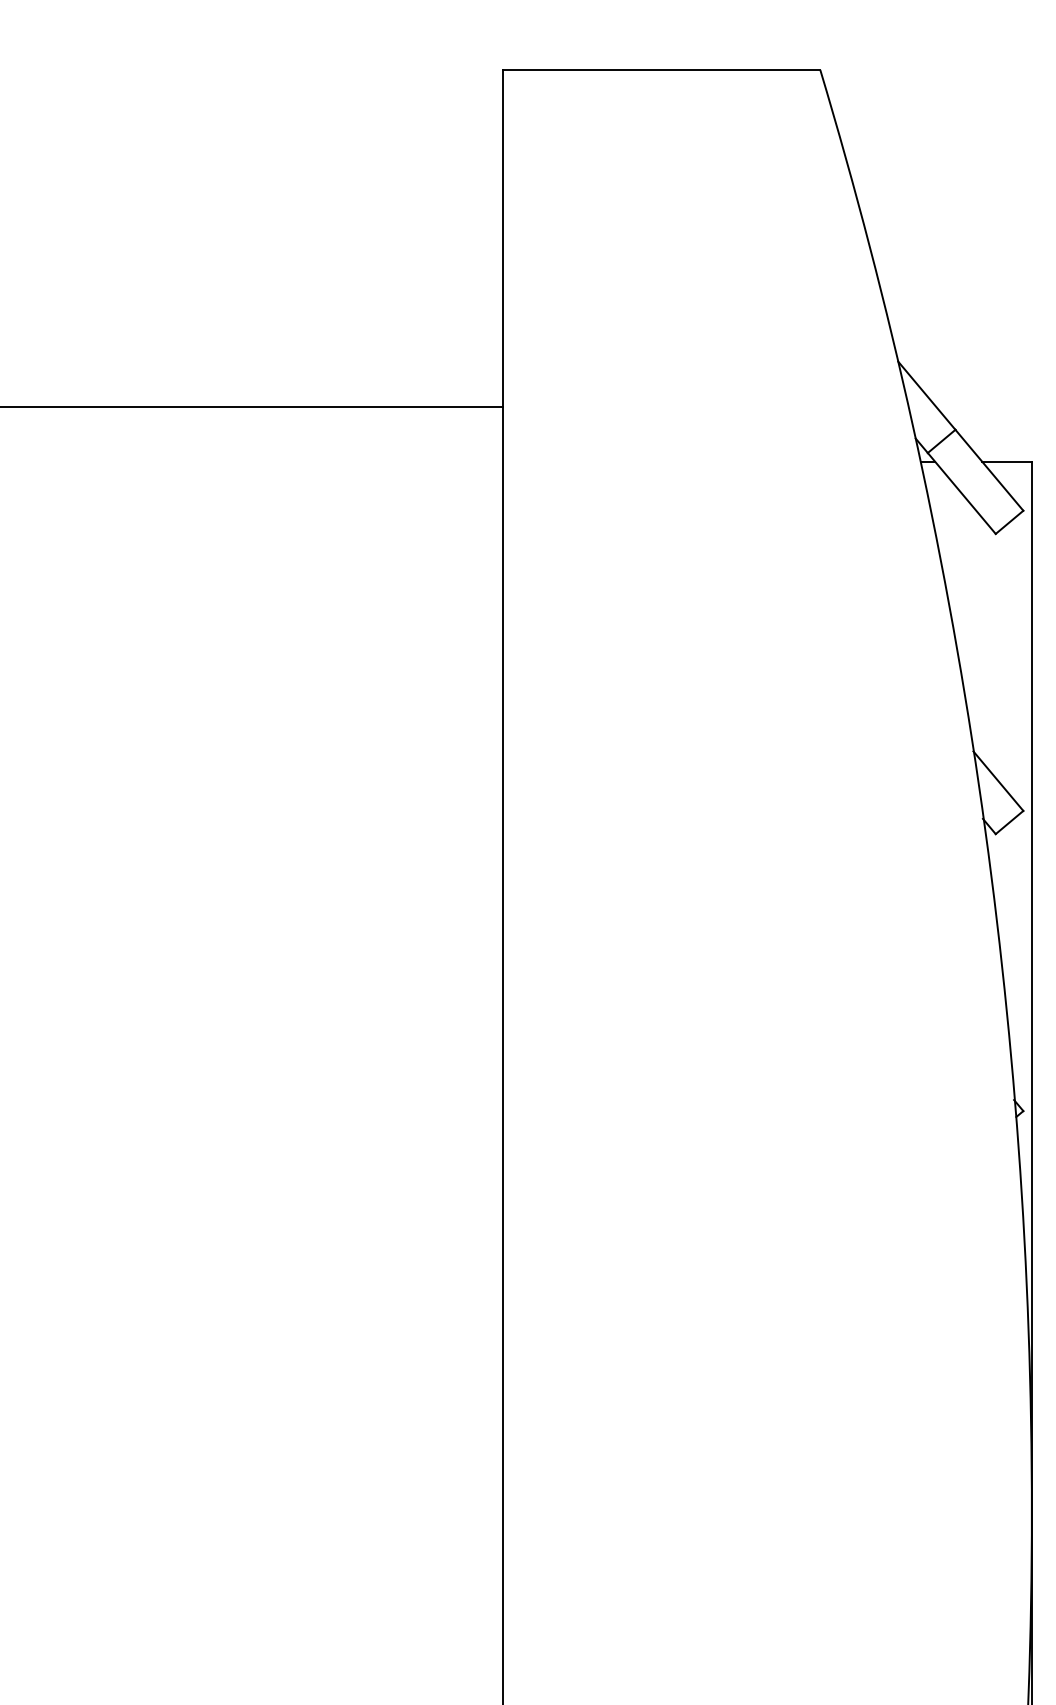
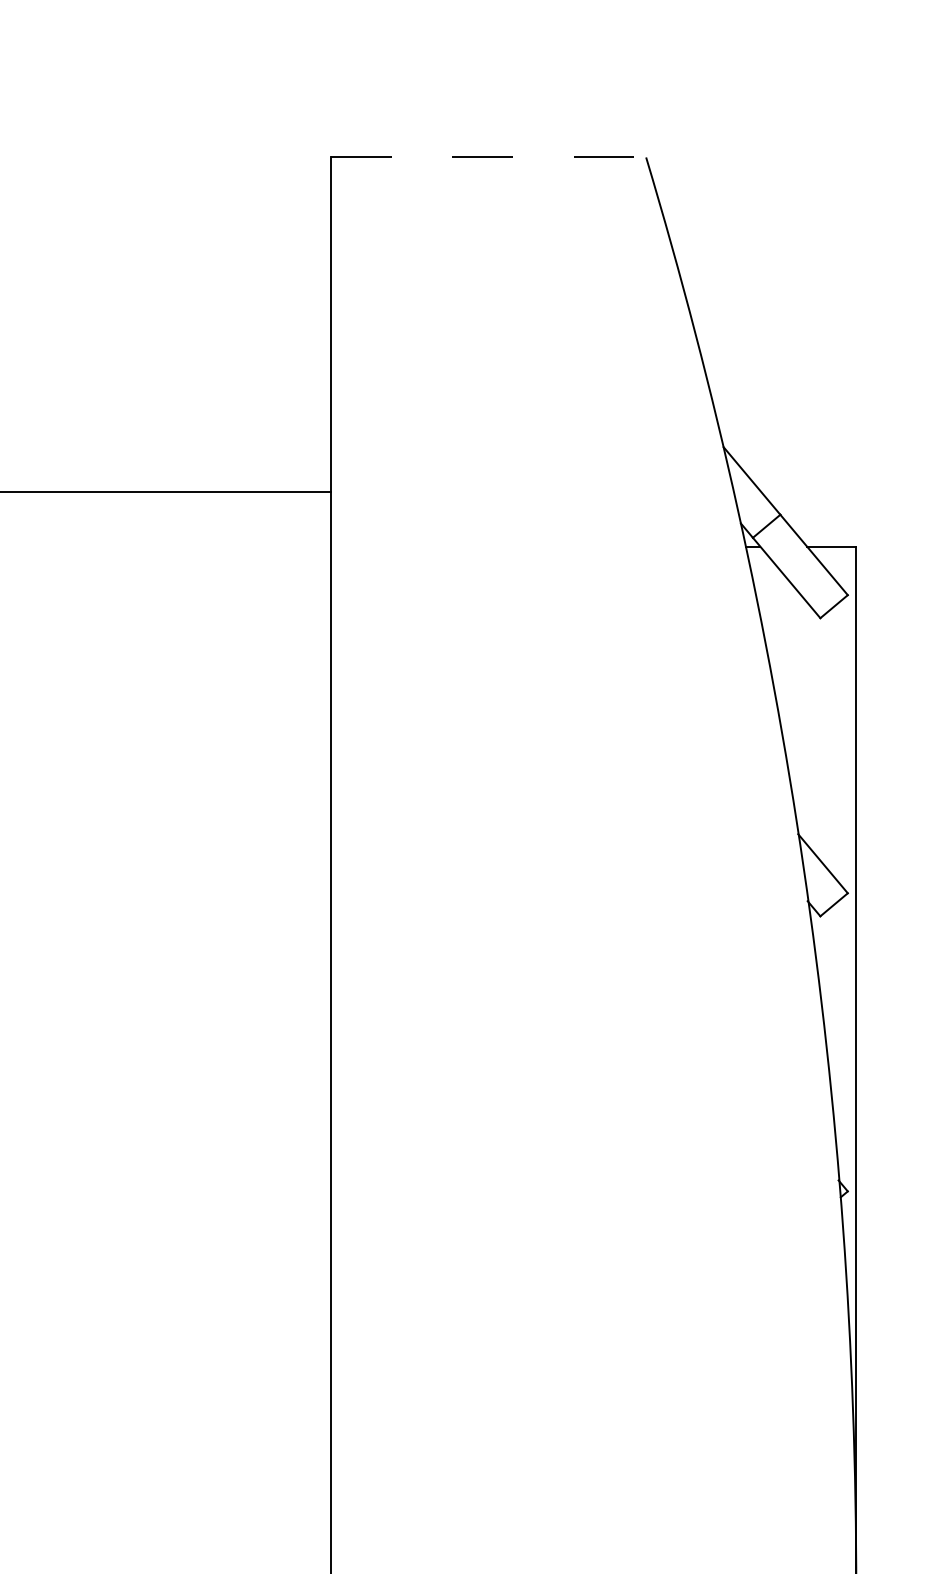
line: (661, 70) -> (488, 157), solid -> dashed

